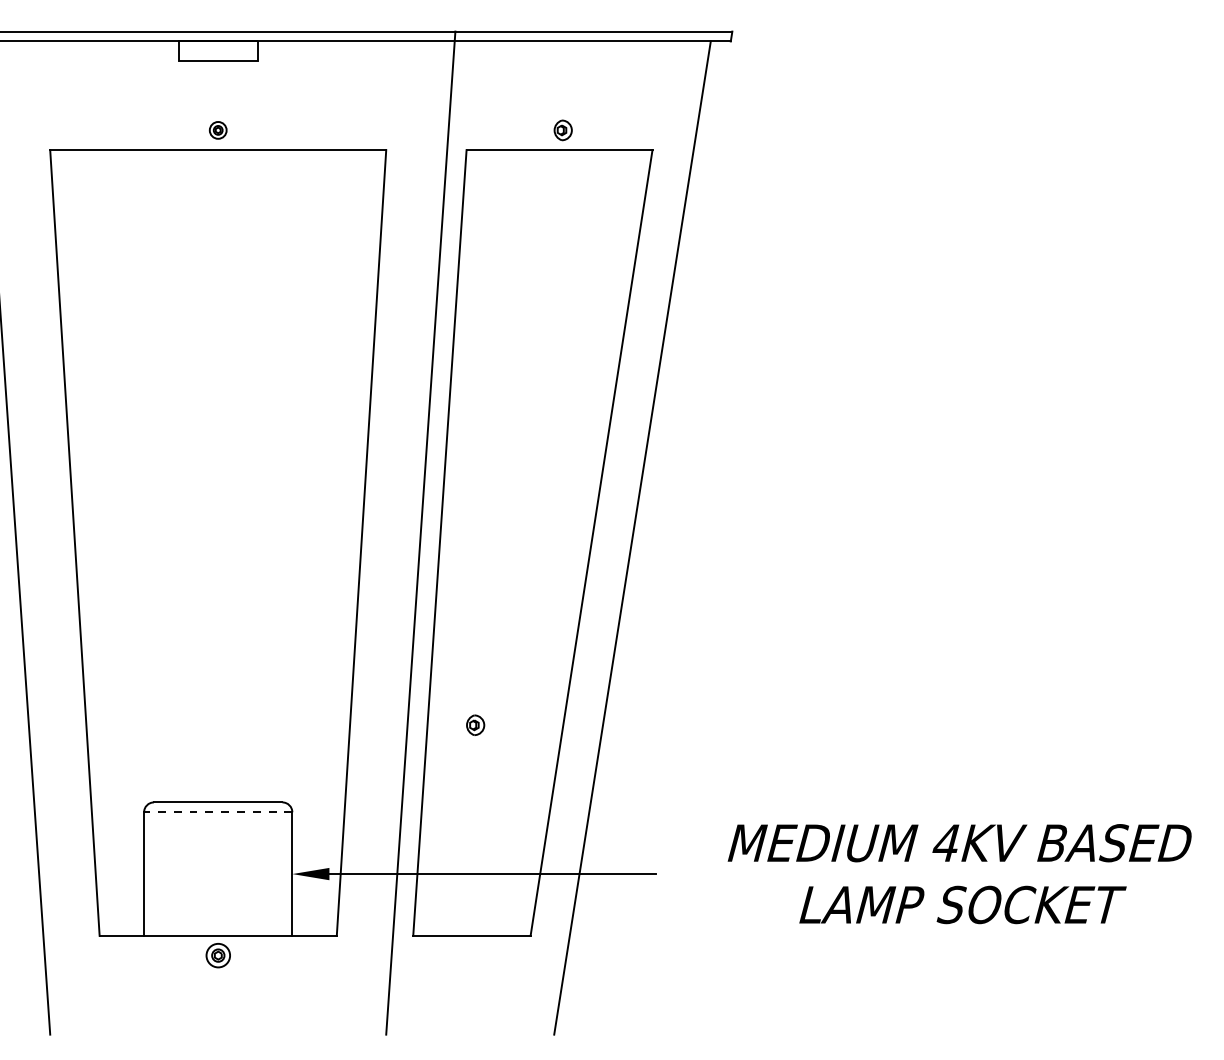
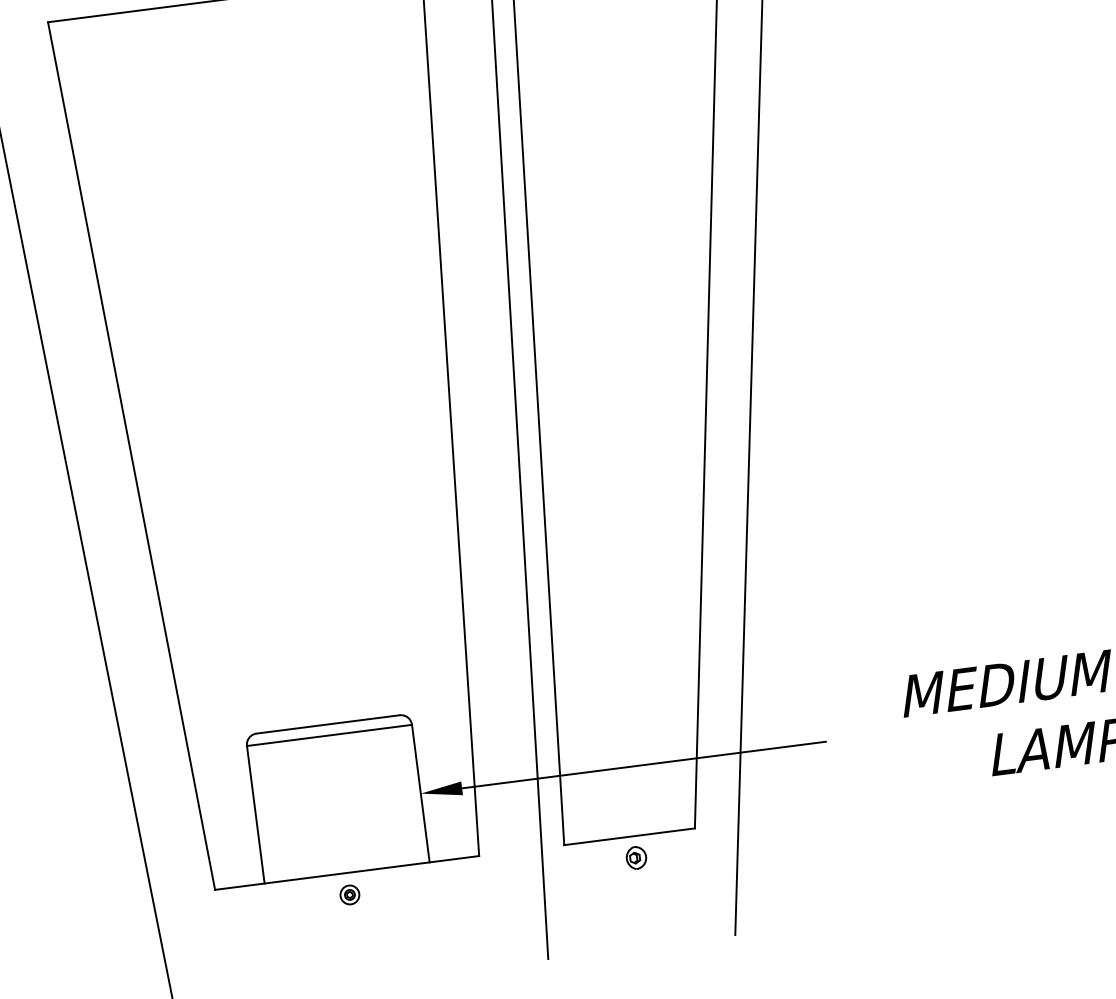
part: (475, 724) -> (636, 857), moved
line: (217, 812) -> (328, 735), dashed -> solid
part: (217, 955) -> (349, 894), size x0.71

